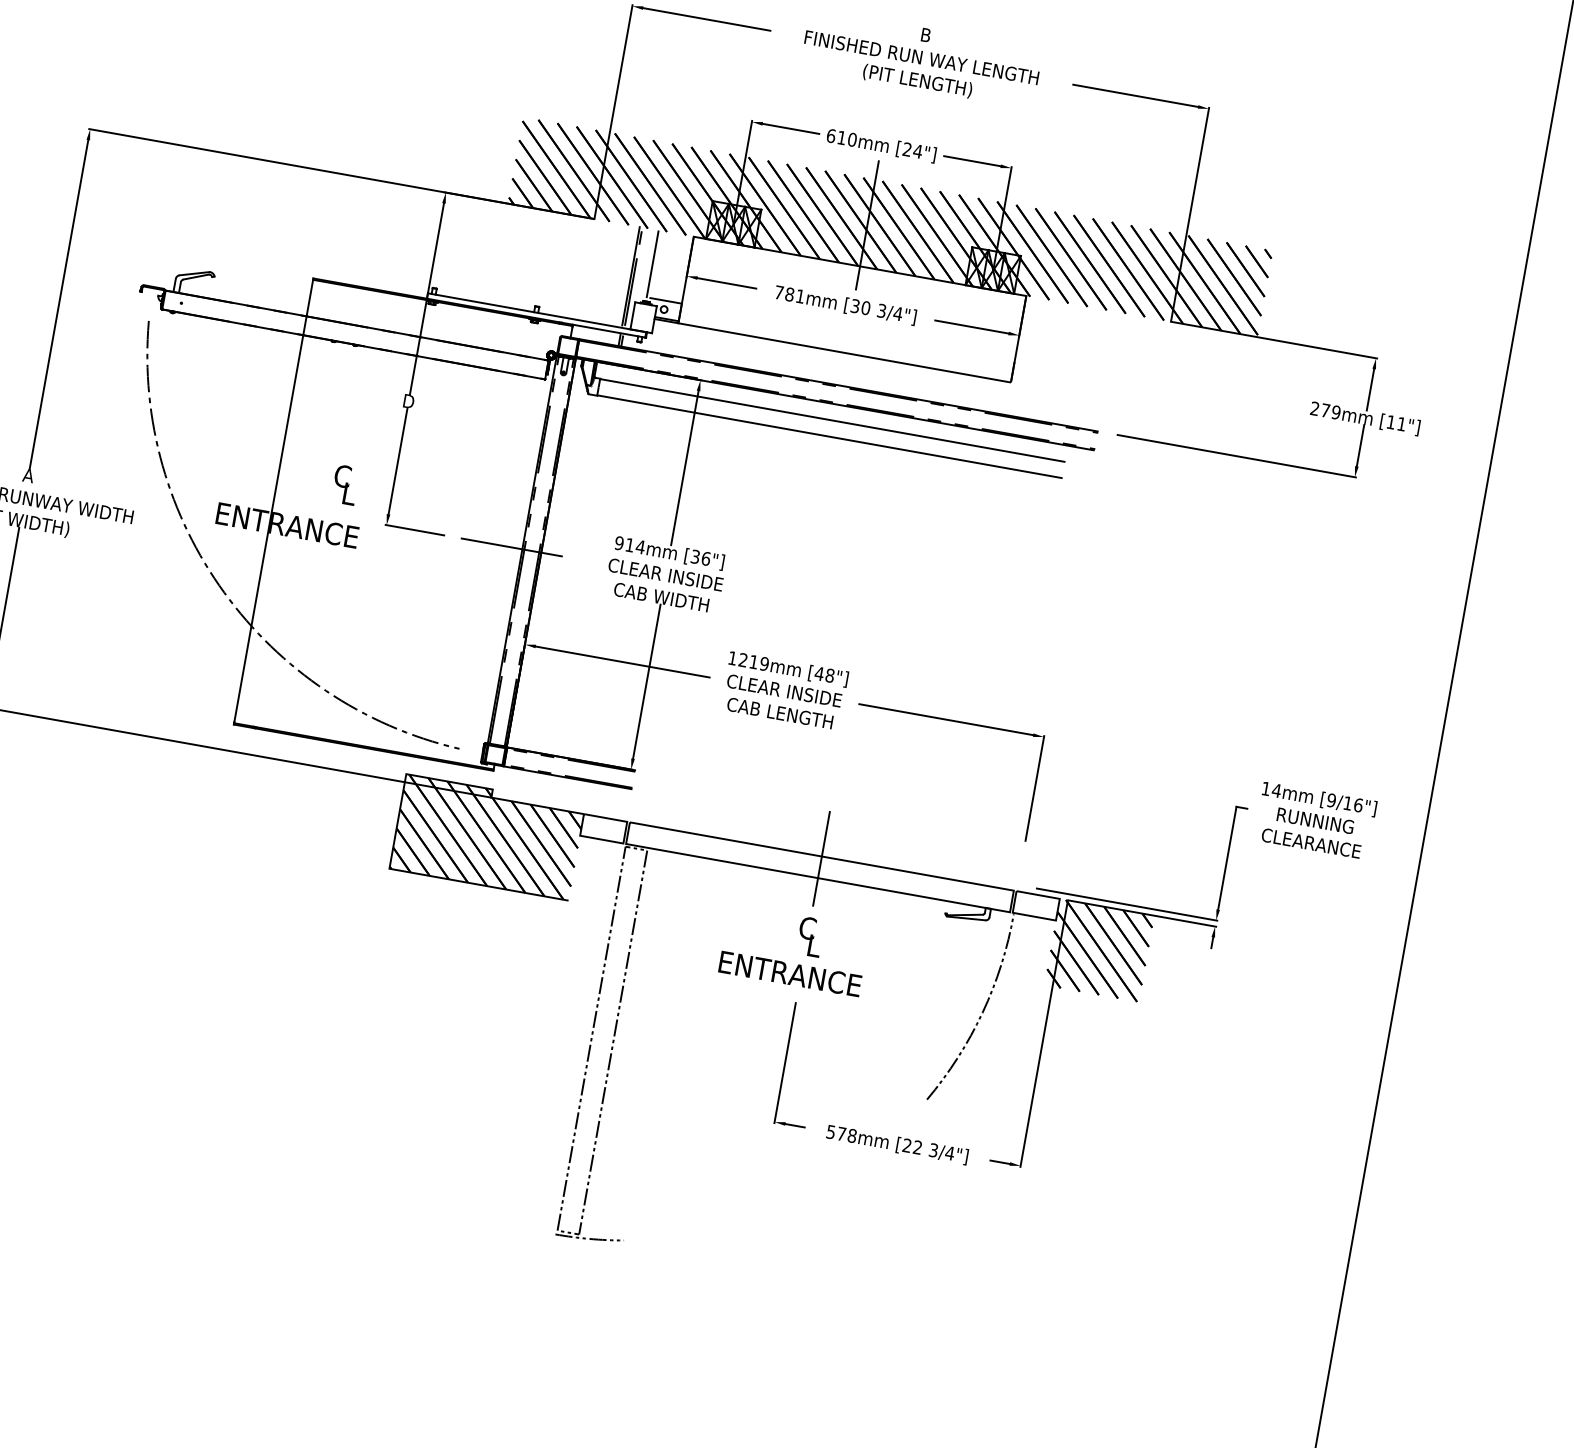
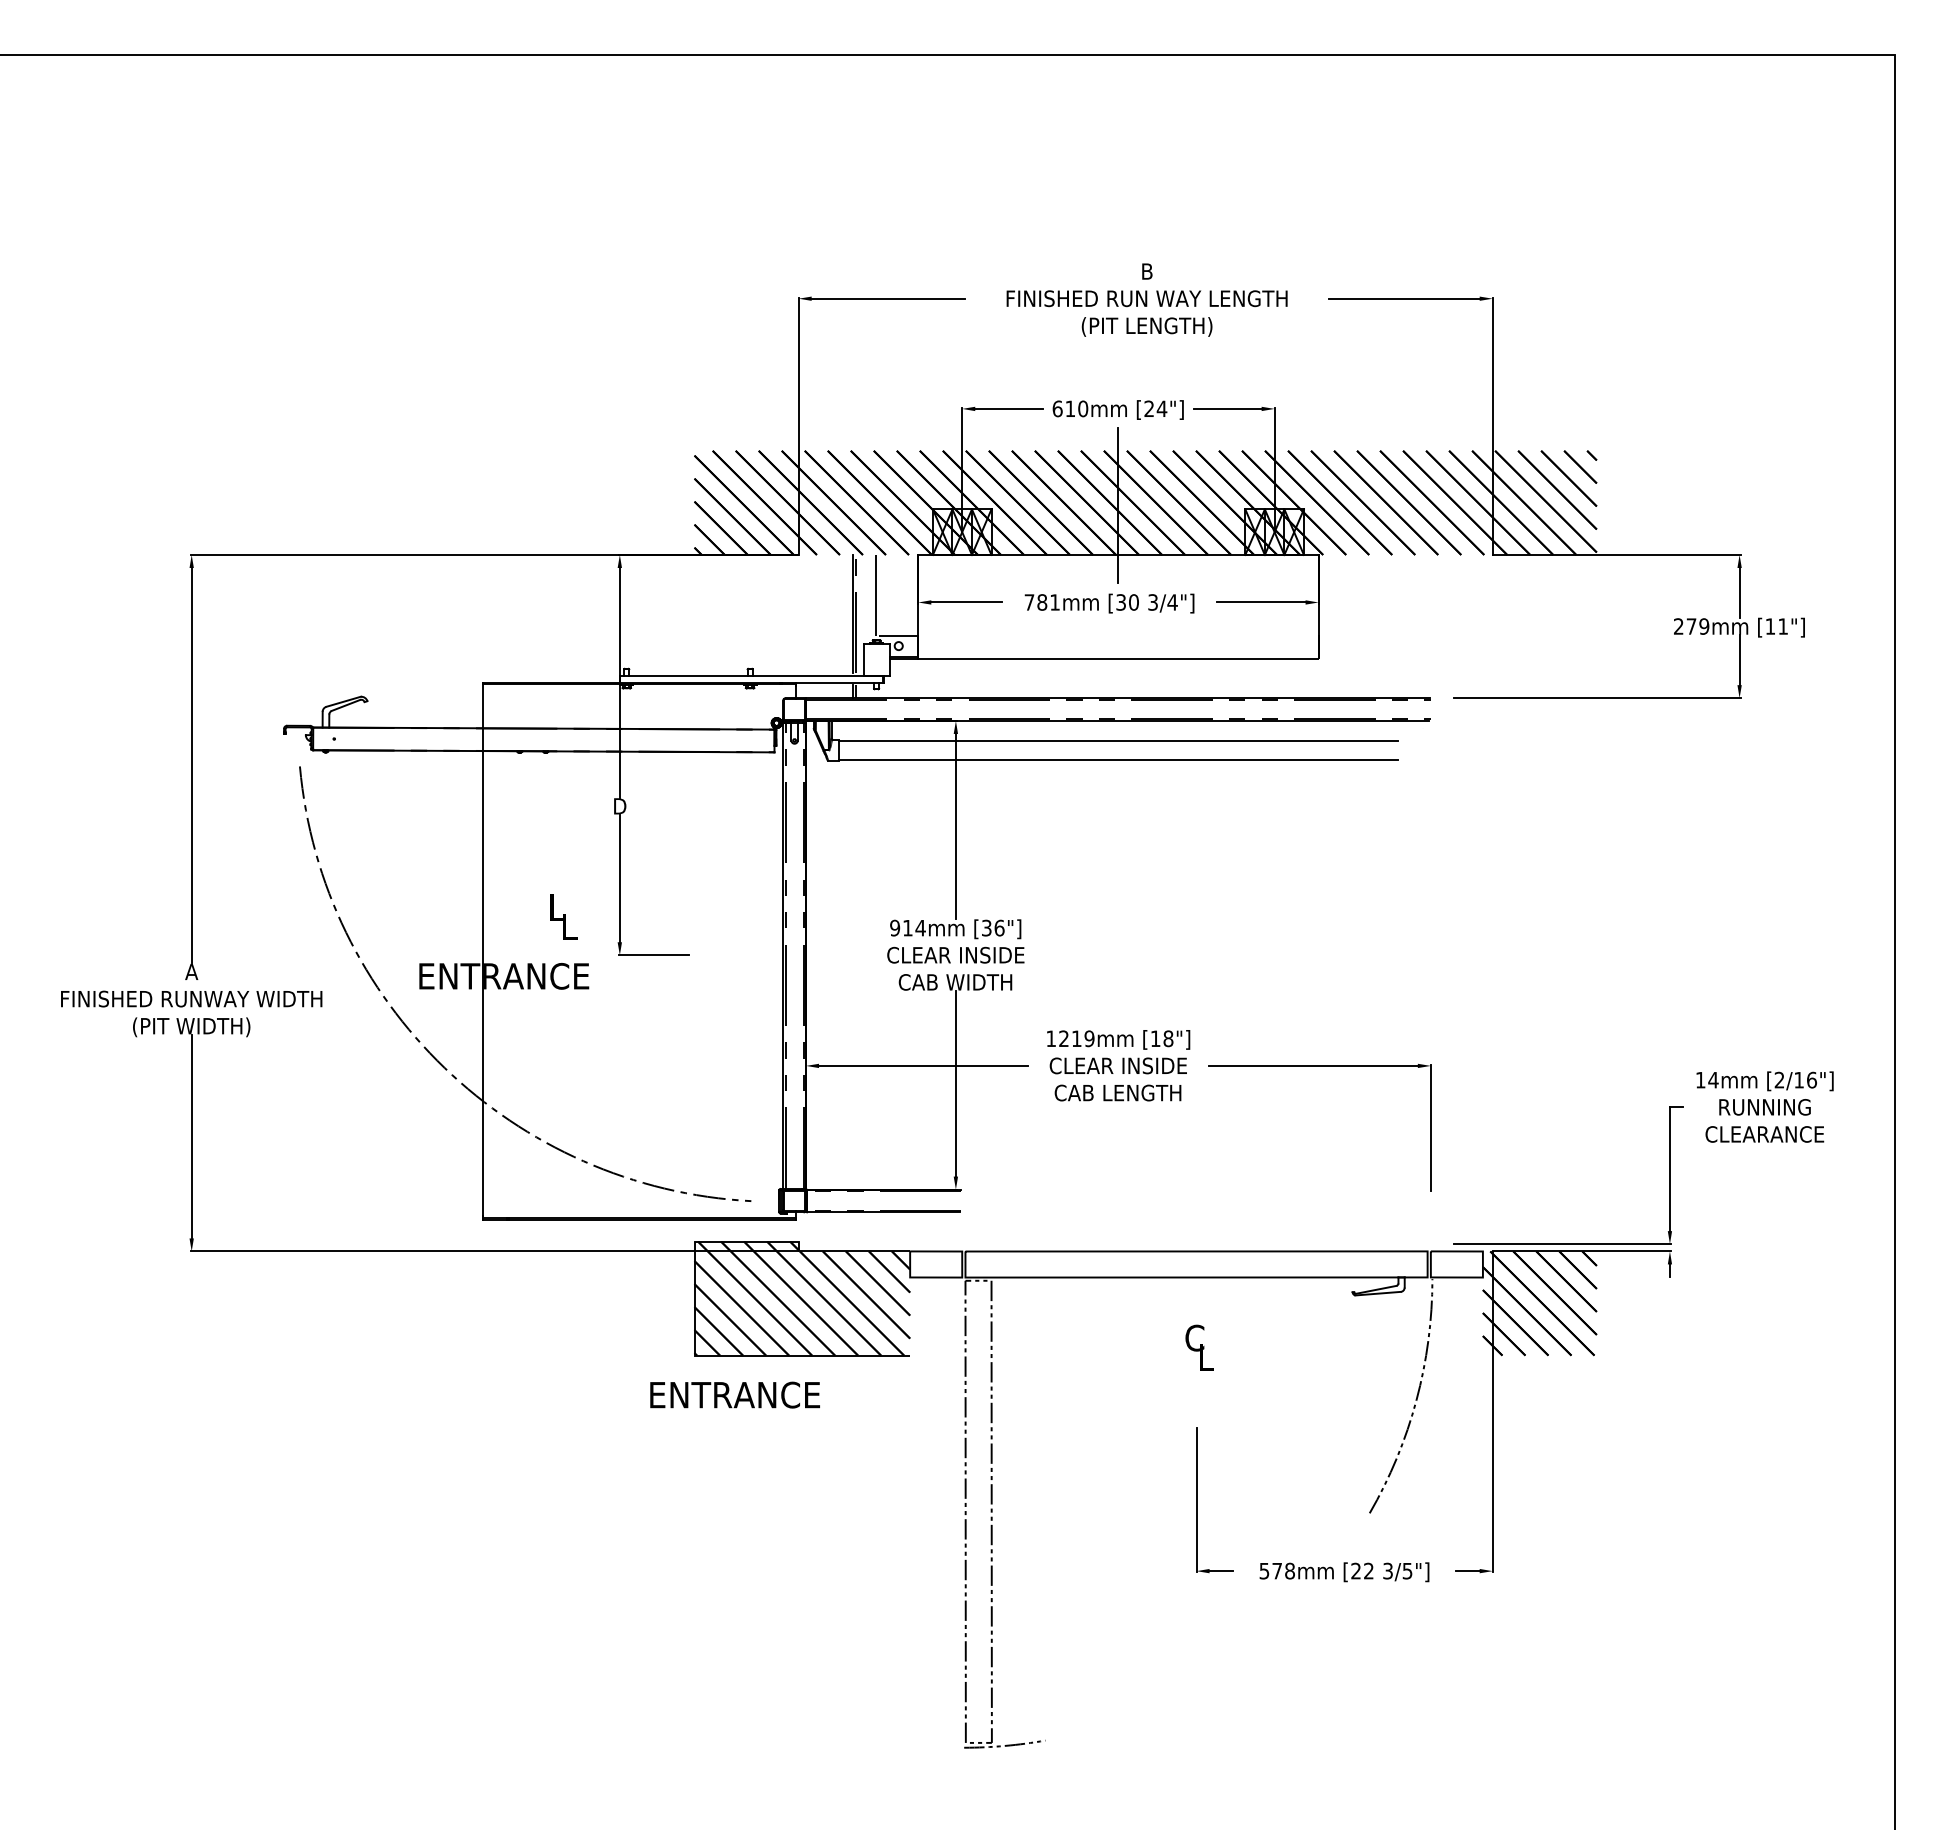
text: (342, 476) -> (558, 907), C -> L
line: (511, 547) -> (770, 955), removed
text: (819, 673) -> (1155, 1038), [48"] -> [18"]
text: (1331, 800) -> (1779, 1080), [9/16"] -> [2/16"]
line: (821, 858) -> (1196, 1253), removed
text: (789, 973) -> (734, 1394), moved
text: (949, 1153) -> (1407, 1571), 3/4"] -> 3/5"]

